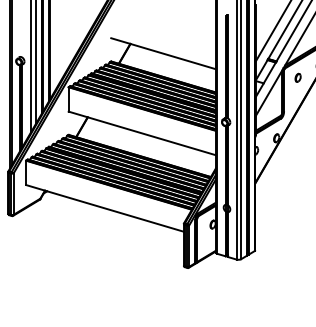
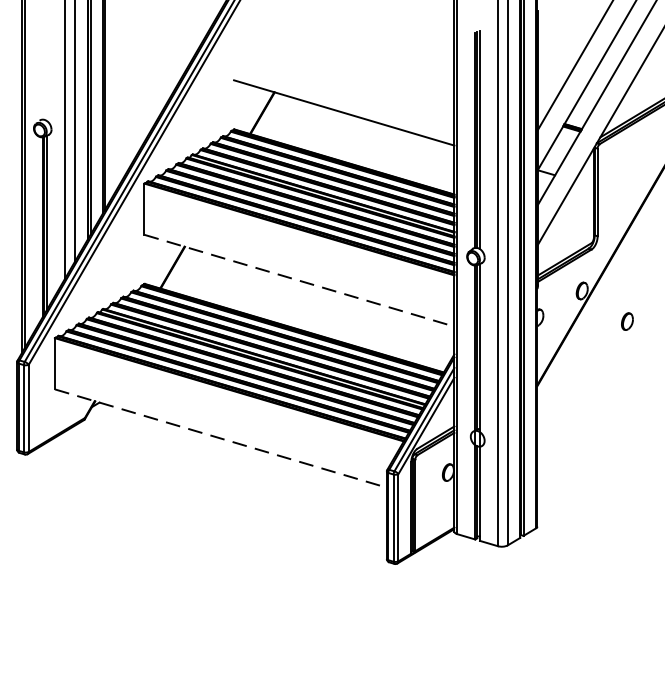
part: (297, 77) -> (626, 320), moved
line: (142, 133) -> (299, 280), solid -> dashed
line: (105, 208) -> (221, 438), solid -> dashed

